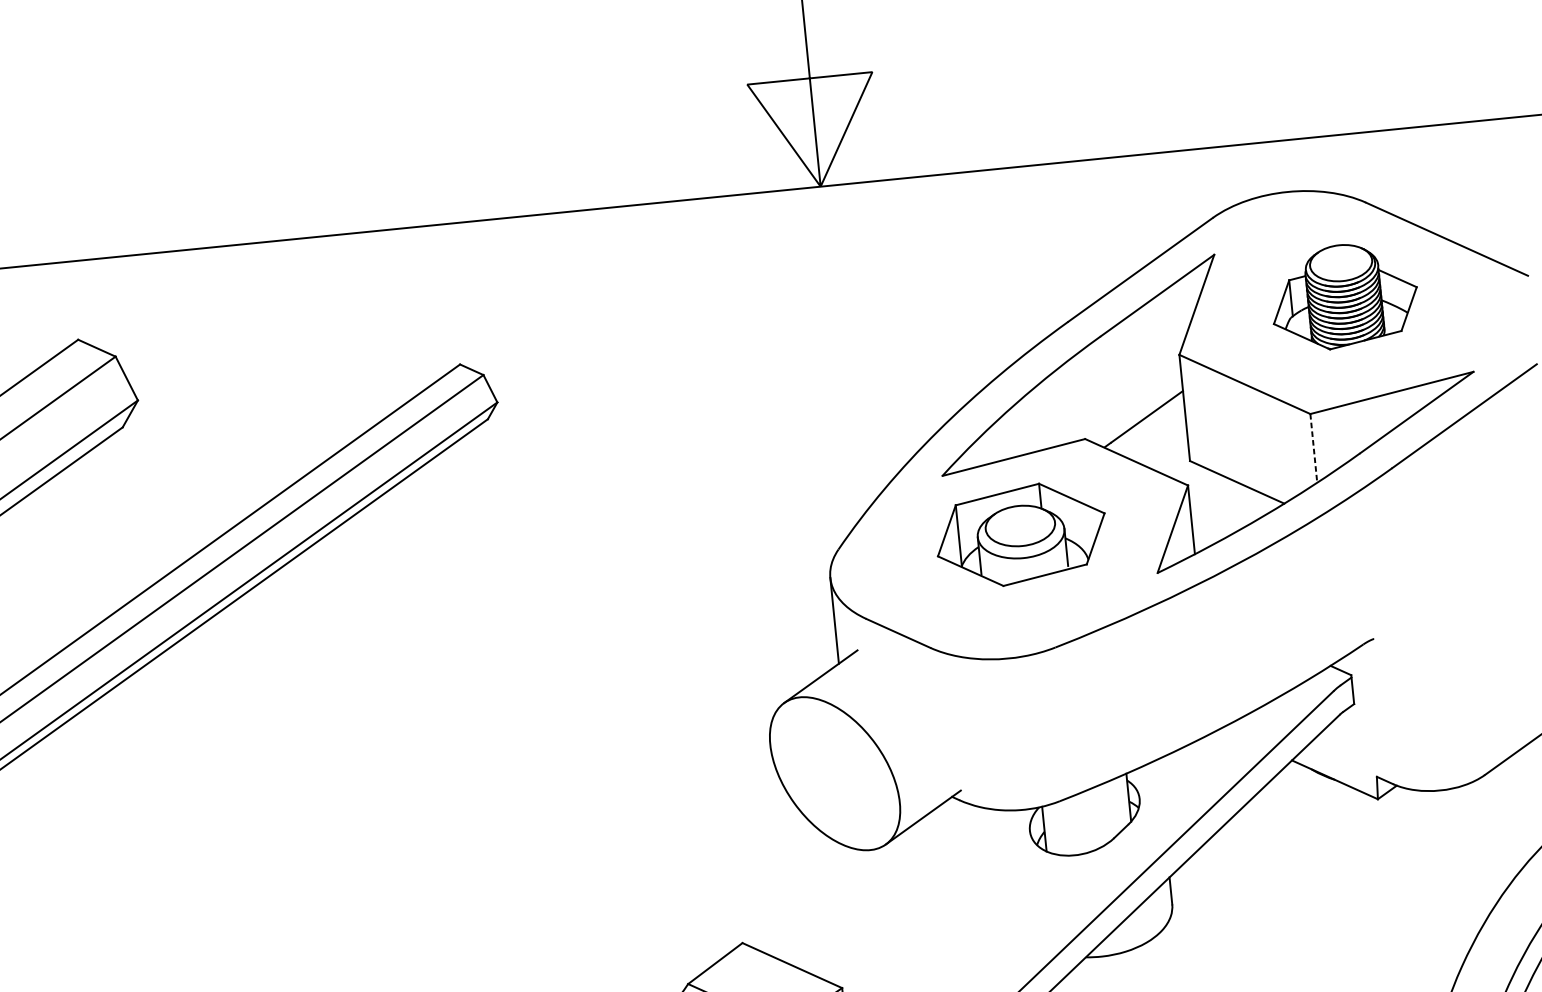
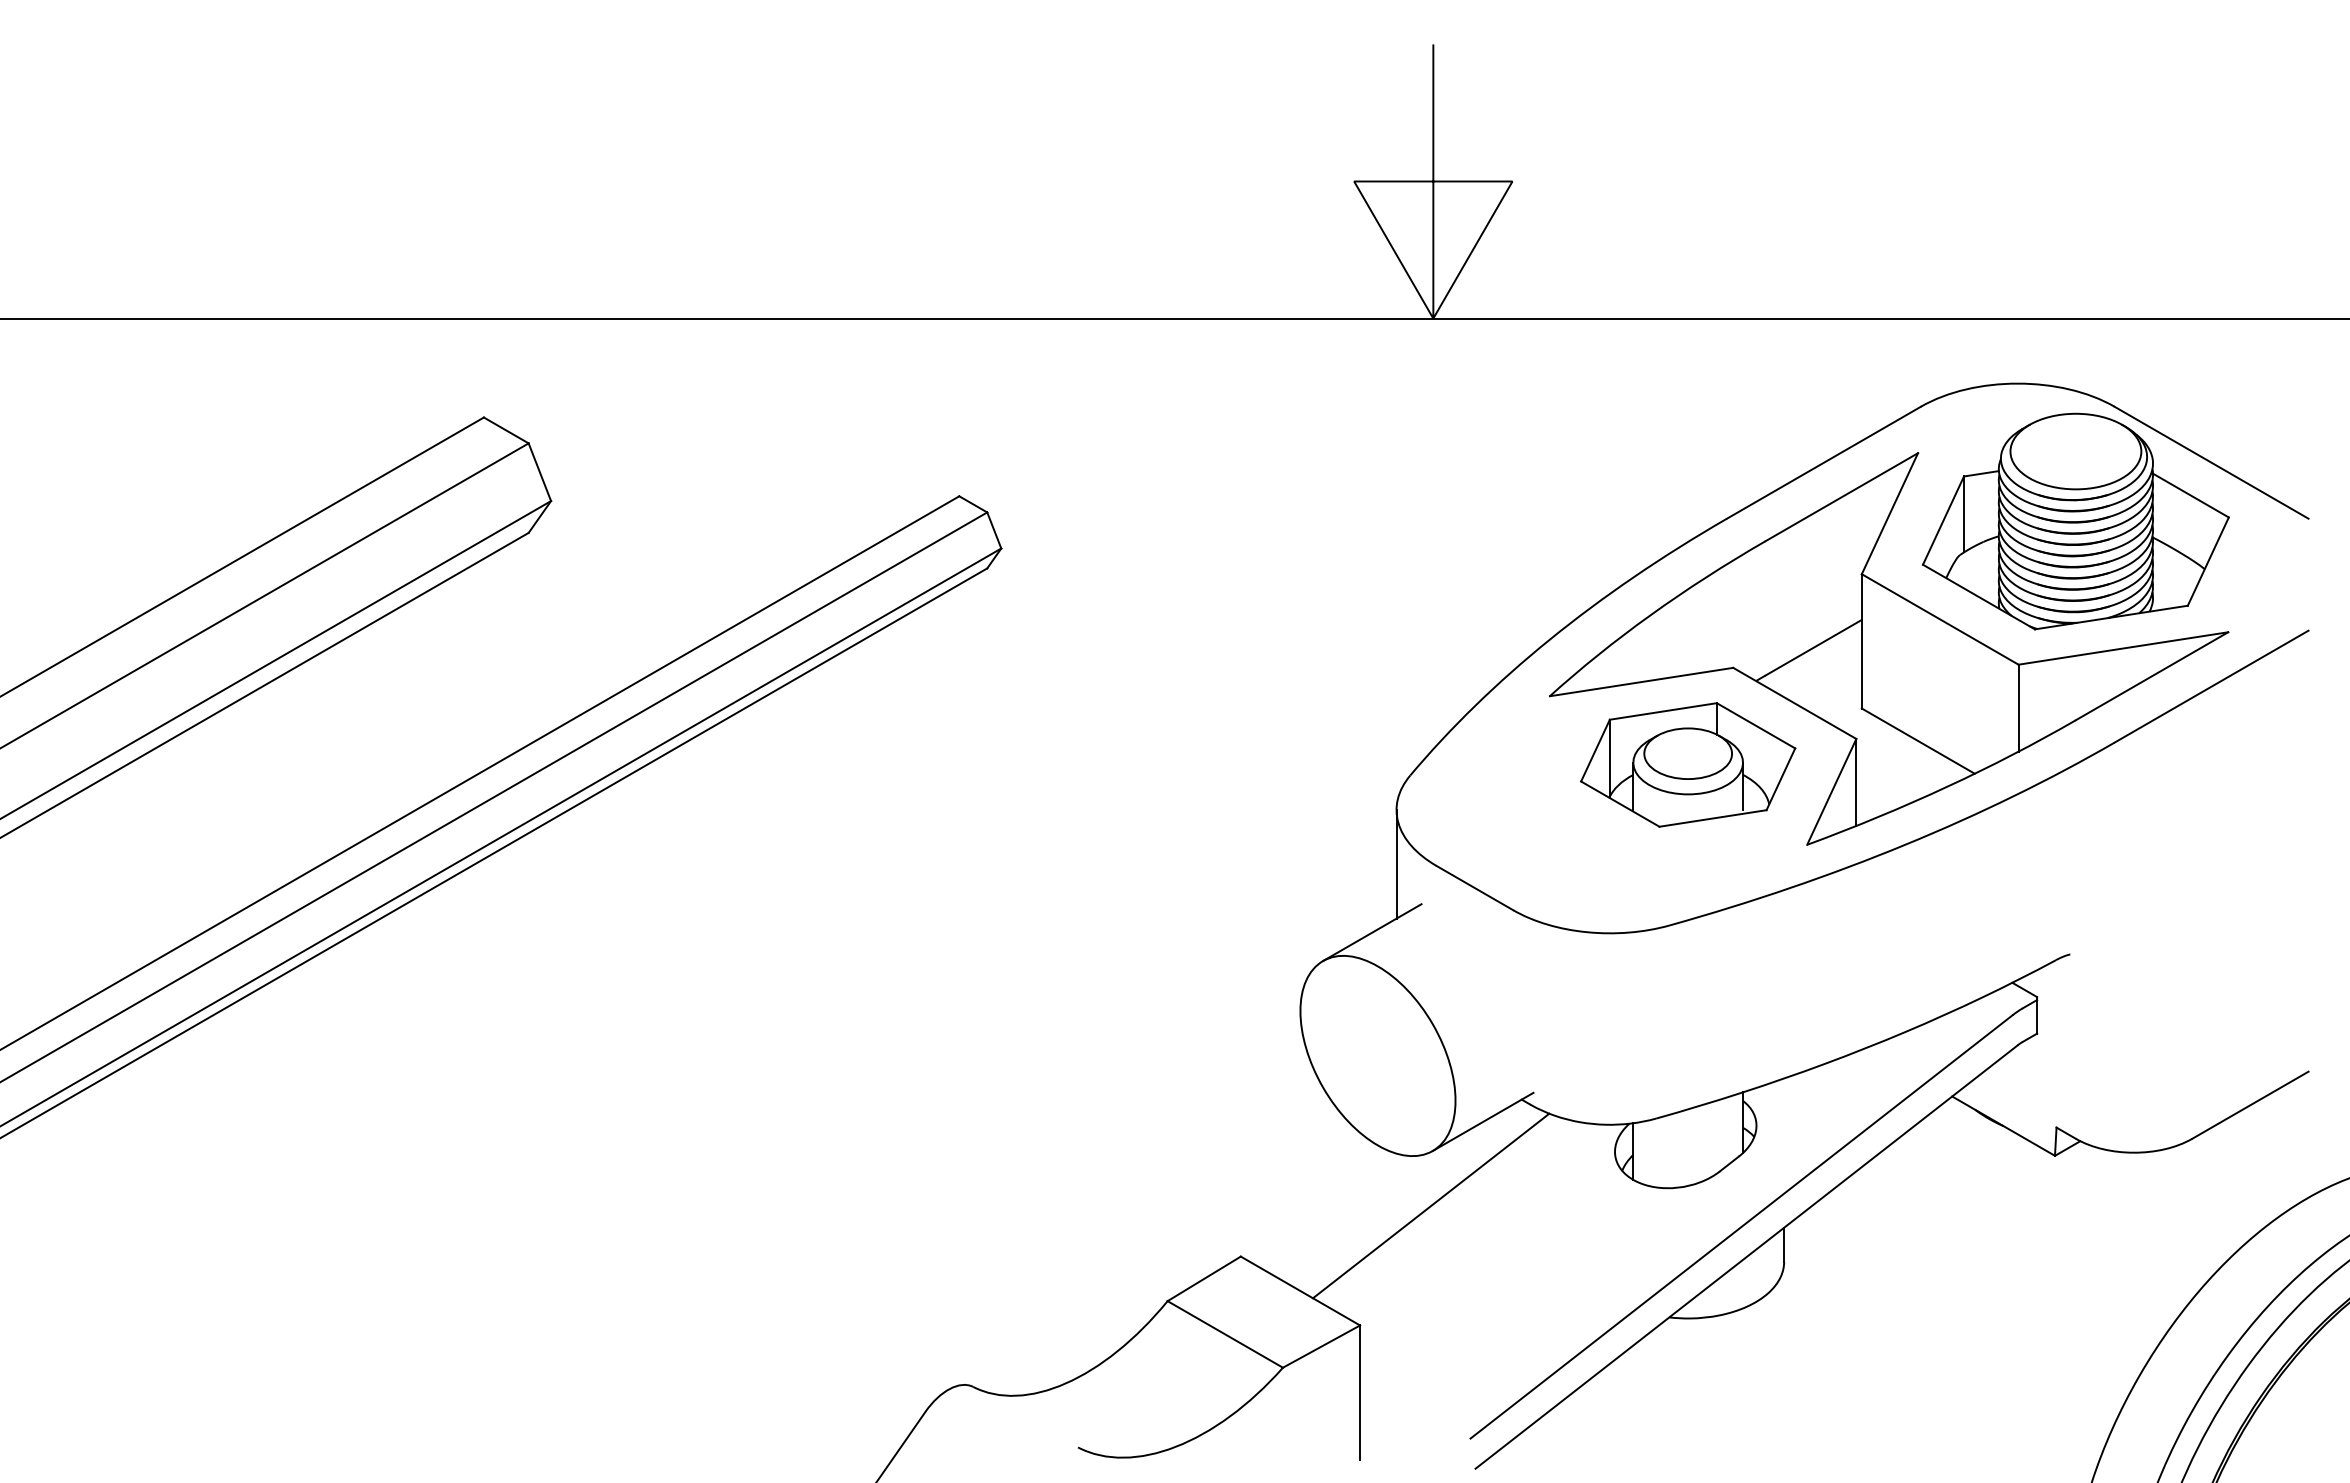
part: (1344, 296) -> (2075, 521), size x1.67
line: (1313, 448) -> (2018, 708), dashed -> solid
part: (1021, 534) -> (1688, 764), moved
line: (888, 887) -> (1430, 1205), added

